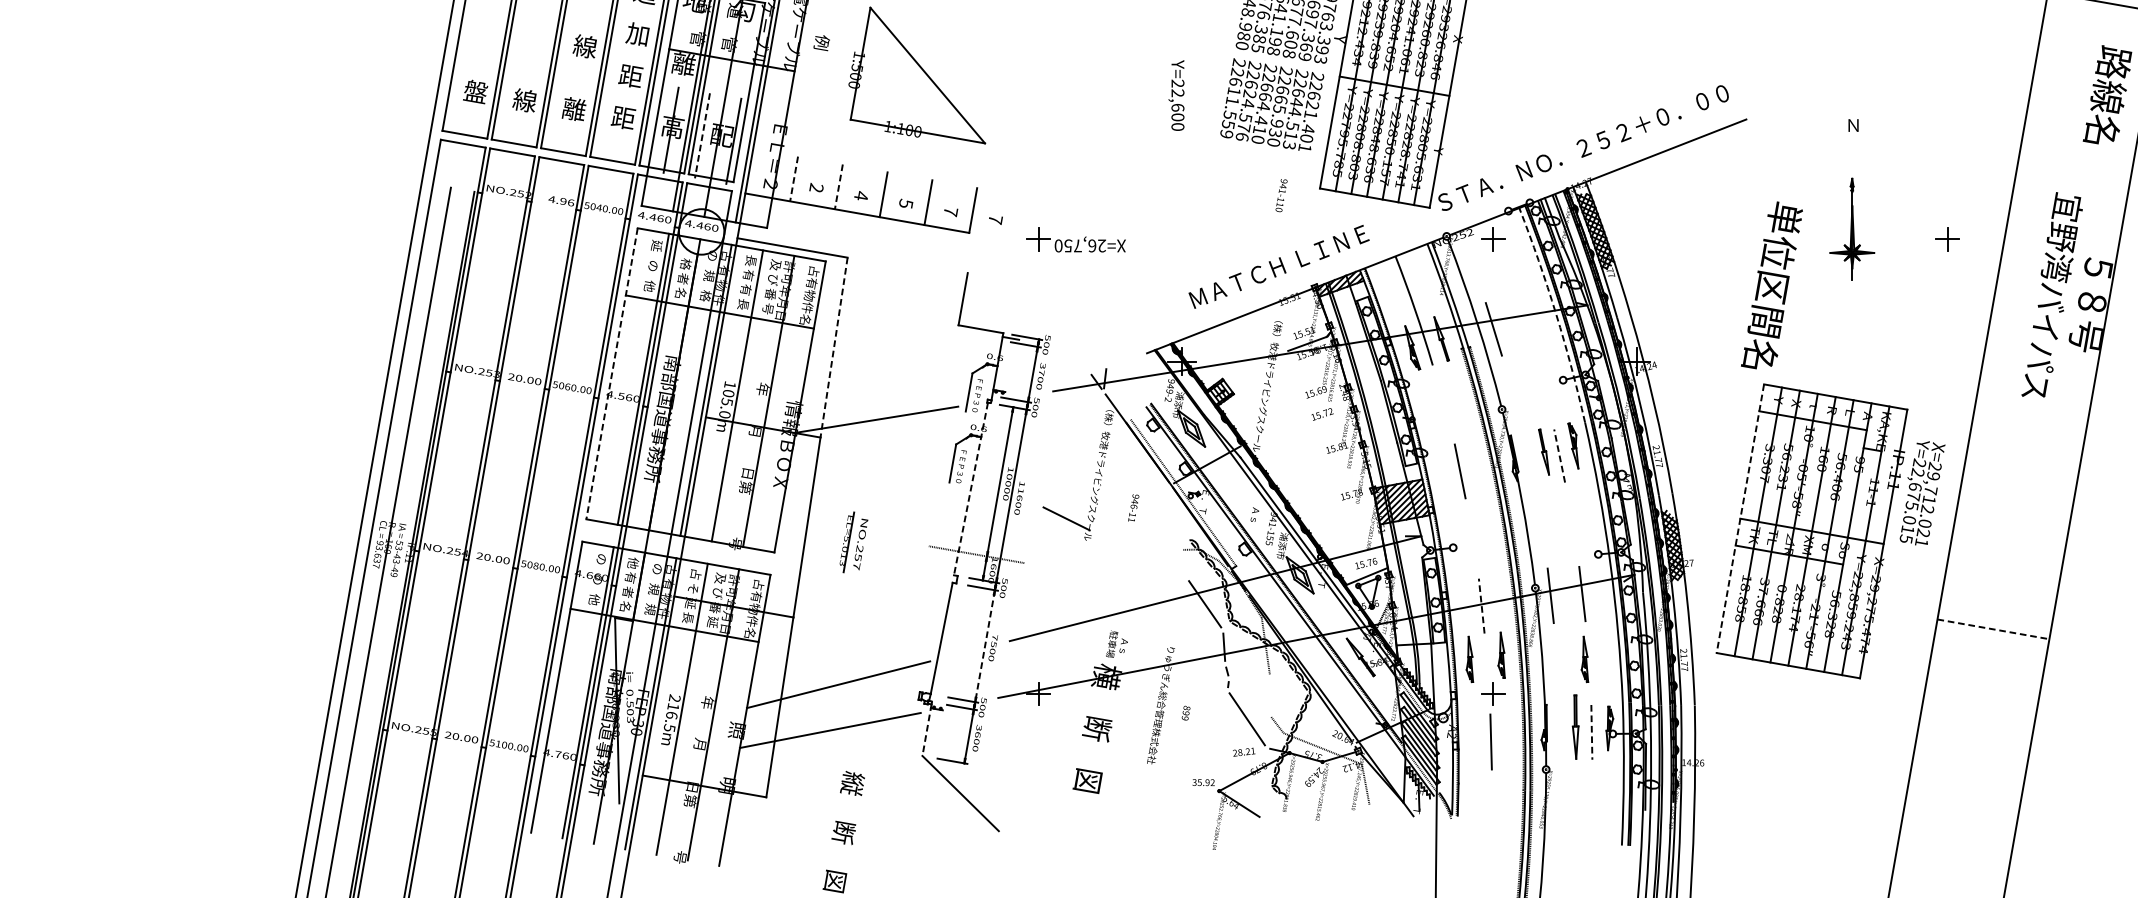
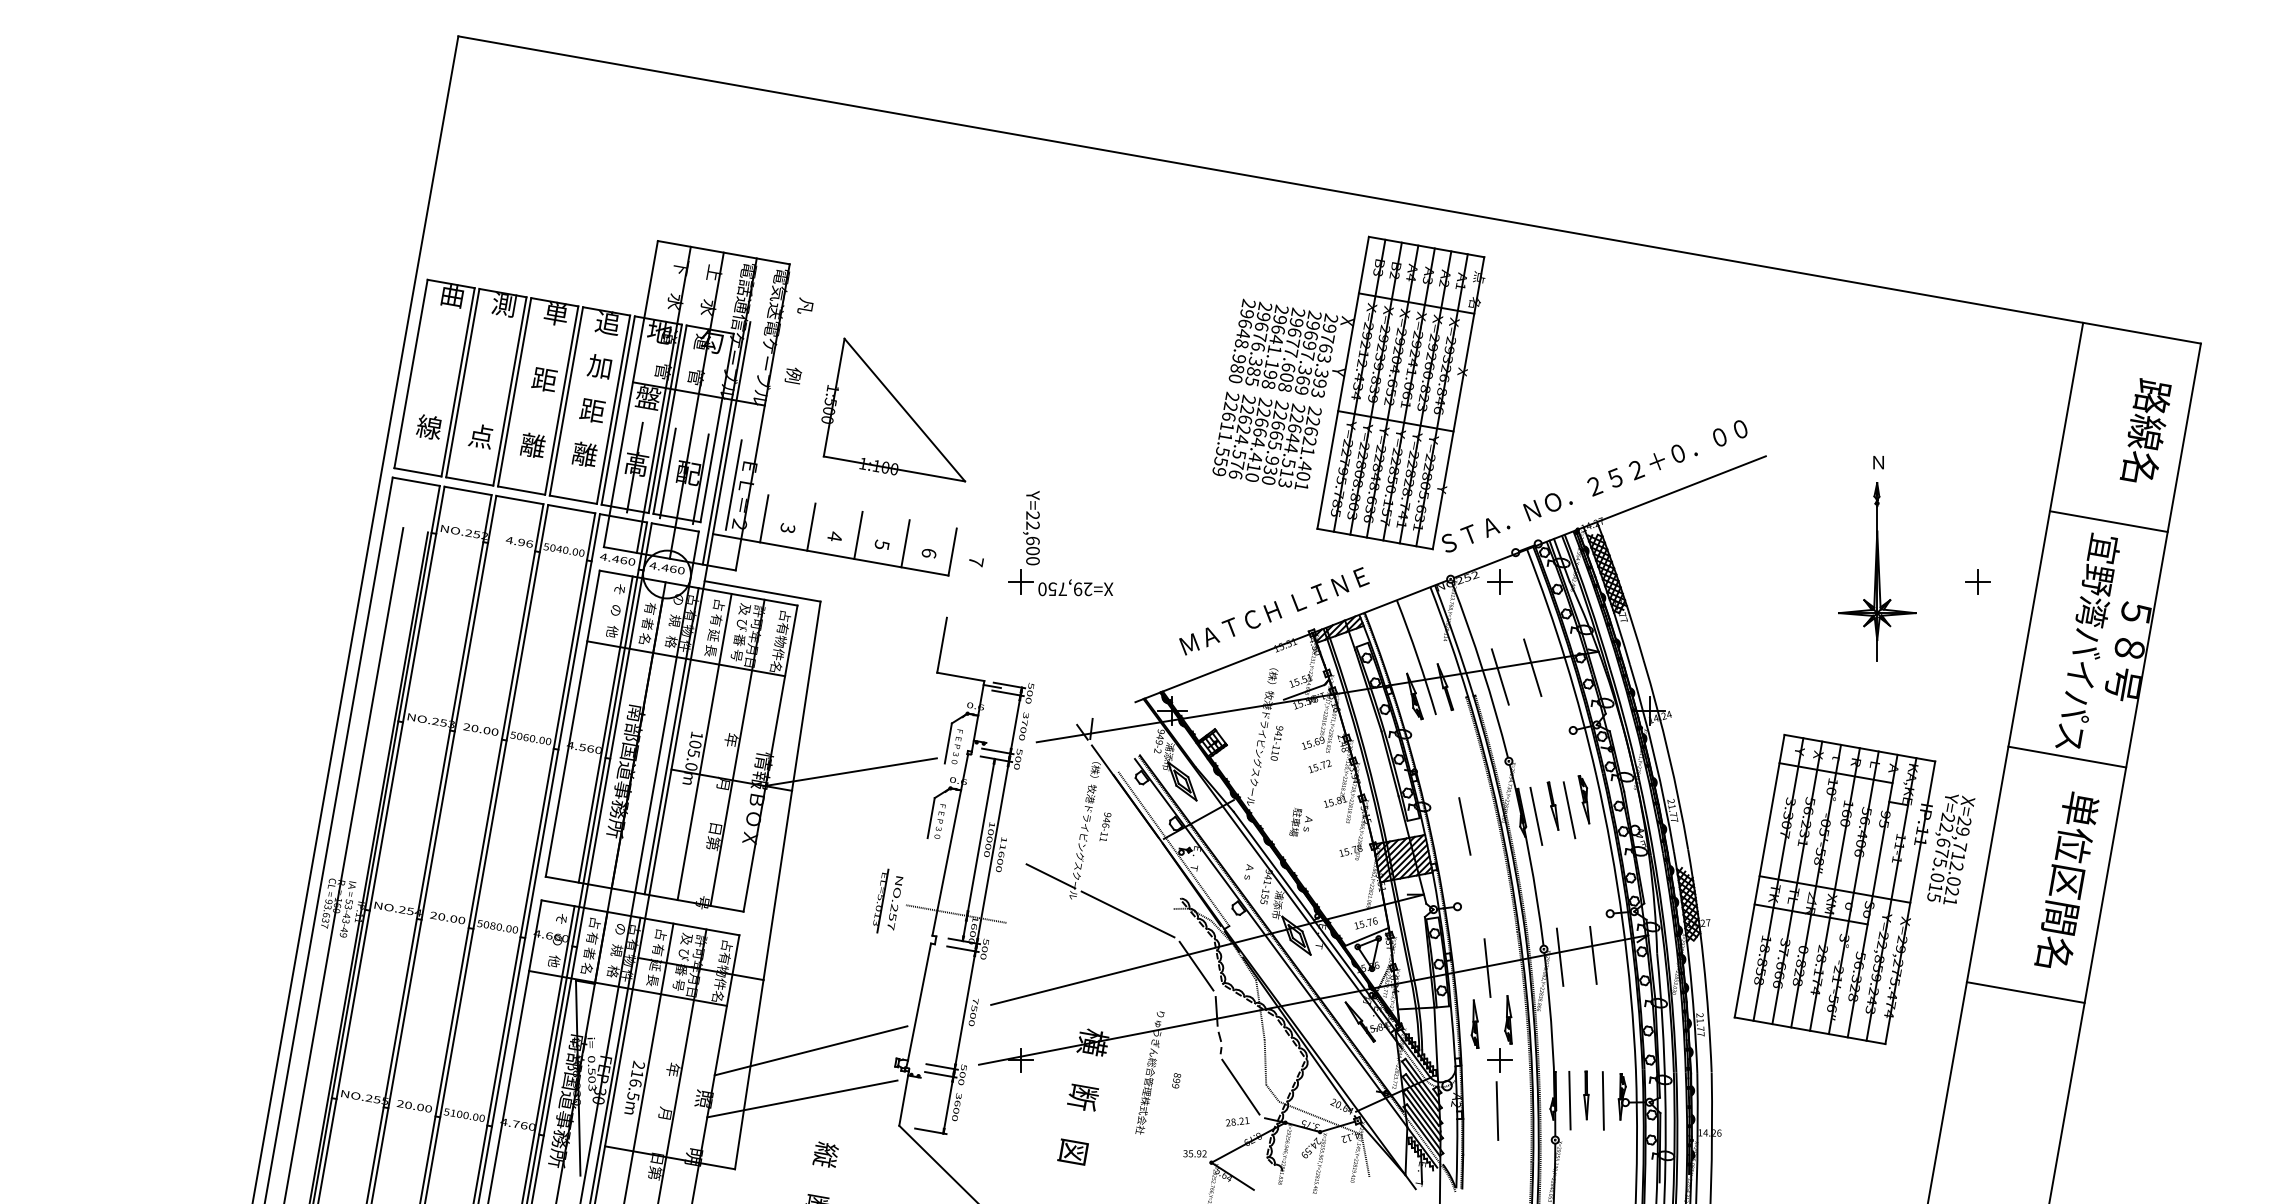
text: (585, 46) -> (544, 379), 線 -> 距
text: (683, 63) -> (647, 397), 離 -> 盤
text: (475, 92) -> (429, 427), 盤 -> 線
text: (1176, 94) -> (1031, 527), moved
text: (524, 100) -> (480, 436), 線 -> 点
text: (623, 116) -> (584, 453), 距 -> 離
line: (702, 135) -> (667, 473), dashed -> solid
line: (764, 146) -> (733, 484), added
line: (794, 178) -> (764, 518), dashed -> solid
line: (2072, 181) -> (2108, 521), added
text: (816, 187) -> (787, 527), 2 -> 3
line: (839, 187) -> (811, 527), dashed -> solid
text: (1281, 195) -> (1276, 743), moved
text: (950, 211) -> (928, 553), 7 -> 6
part: (1852, 229) -> (1877, 571), size x1.67
text: (656, 245) -> (619, 588), 延 -> そ
text: (1091, 246) -> (1077, 589), X=26,750 -> X=29,750
text: (750, 260) -> (718, 604), 長 -> 占
text: (685, 264) -> (650, 608), 格 -> 有
text: (1771, 285) -> (2066, 879), moved
text: (745, 289) -> (713, 635), 有 -> 延
arc: (1555, 313) -> (1565, 660), dashed -> solid
line: (1524, 320) -> (1532, 667), added
line: (834, 347) -> (806, 696), dashed -> solid
line: (611, 374) -> (572, 724), dashed -> solid
line: (2033, 404) -> (2067, 756), added
line: (1559, 456) -> (1569, 810), dashed -> solid
line: (1528, 461) -> (1536, 816), added
line: (971, 489) -> (950, 845), dashed -> solid
text: (1133, 507) -> (1105, 826), moved
line: (1740, 519) -> (1759, 876), dashed -> solid
part: (854, 541) -> (888, 900), moved
line: (1139, 555) -> (1127, 914), added
text: (601, 558) -> (561, 918), の -> そ
text: (632, 562) -> (594, 922), 他 -> 占
text: (693, 589) -> (658, 950), そ -> 有
line: (1481, 605) -> (1487, 967), dashed -> solid
text: (649, 609) -> (612, 971), 規 -> 格
text: (712, 621) -> (678, 984), 延 -> 号
line: (1993, 629) -> (2025, 992), dashed -> solid
text: (1116, 643) -> (1300, 821), moved
line: (985, 646) -> (965, 1010), dashed -> solid
part: (1584, 658) -> (1595, 1023), removed
line: (1270, 695) -> (1265, 1062), added
part: (1575, 727) -> (1586, 1095), size x0.71
line: (927, 730) -> (904, 1098), dashed -> solid
line: (1559, 731) -> (1569, 1100), added
line: (1591, 731) -> (1603, 1100), dashed -> solid

